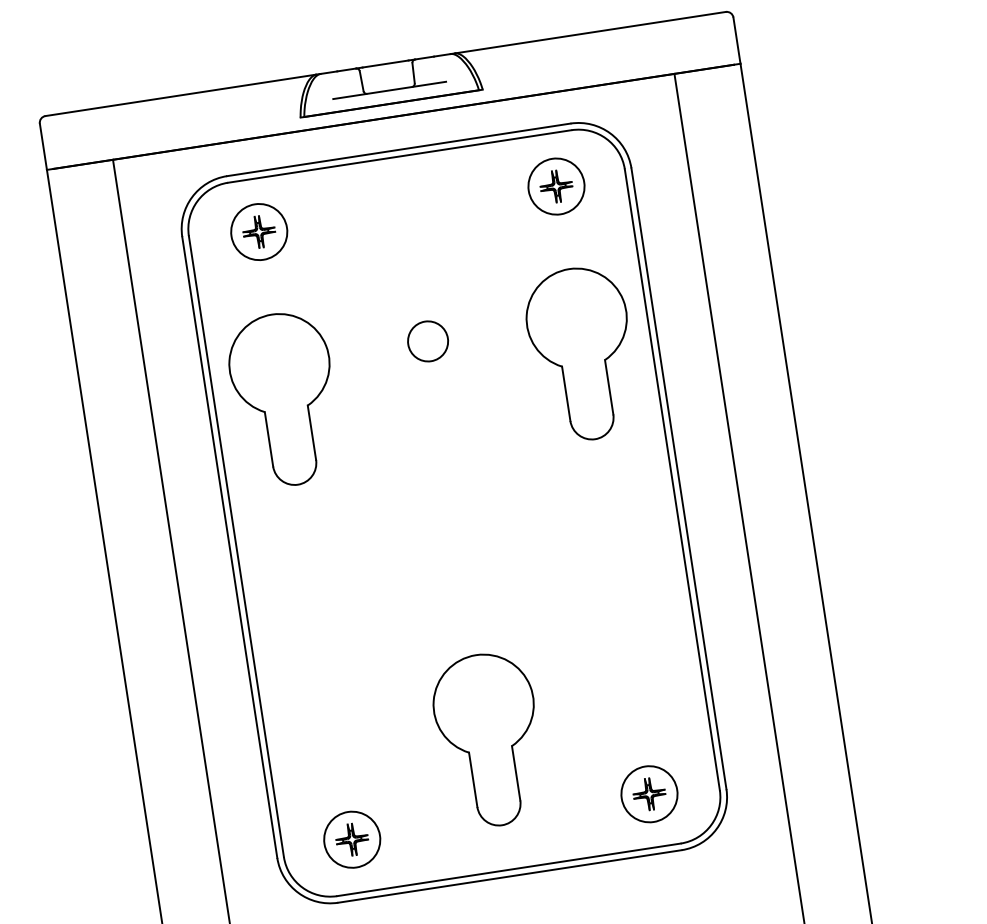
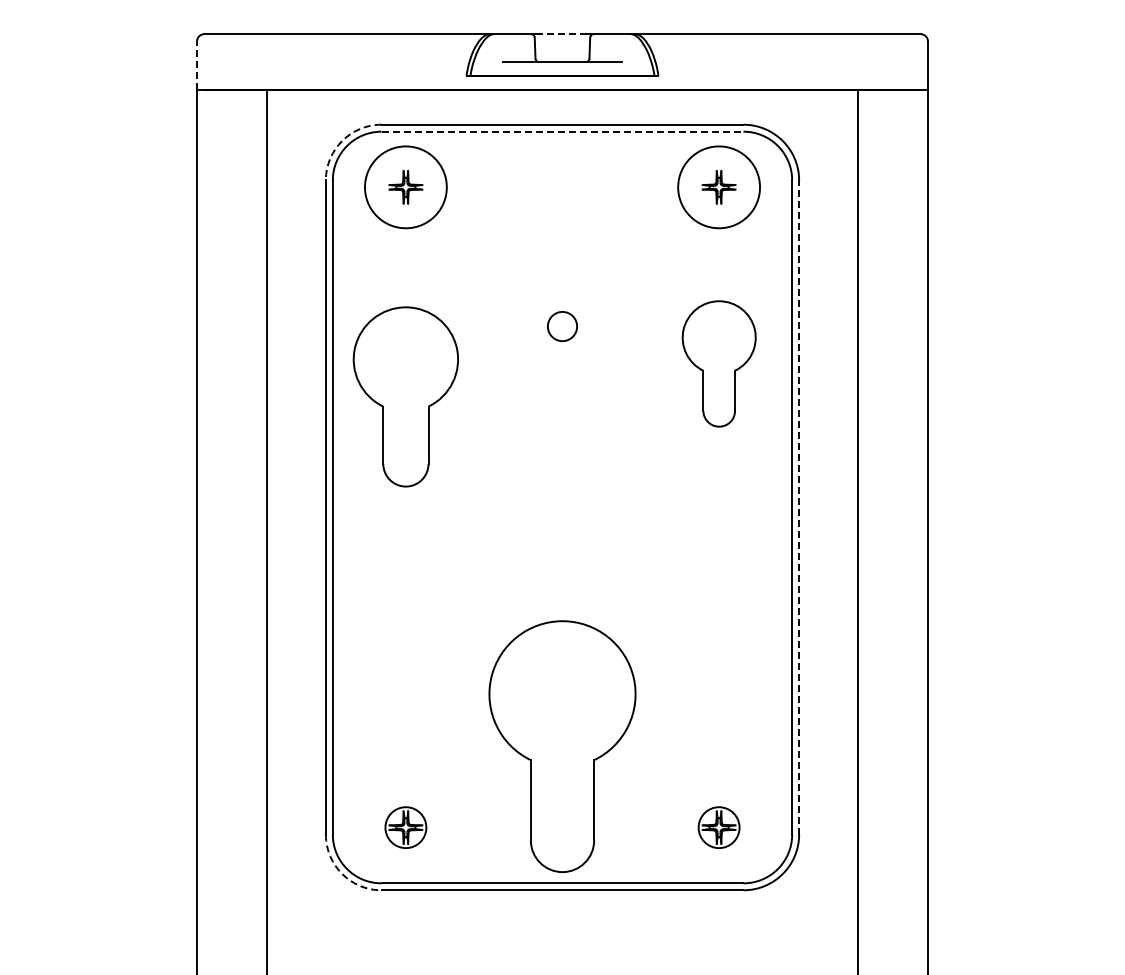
line: (384, 64) -> (561, 34), solid -> dashed
line: (43, 146) -> (197, 65), solid -> dashed
line: (399, 156) -> (562, 131), solid -> dashed
circle: (555, 186) -> (718, 187), size x1.4
arc: (192, 197) -> (342, 141), solid -> dashed
circle: (258, 232) -> (405, 187), size x1.4
circle: (428, 341) -> (562, 326), size x0.7
part: (582, 353) -> (719, 363), size x0.7
part: (284, 399) -> (405, 396), moved
line: (679, 478) -> (799, 507), solid -> dashed
part: (489, 739) -> (562, 746), size x1.4
circle: (648, 794) -> (718, 827), size x0.7
circle: (351, 839) -> (405, 827), size x0.7
arc: (298, 893) -> (342, 874), solid -> dashed

